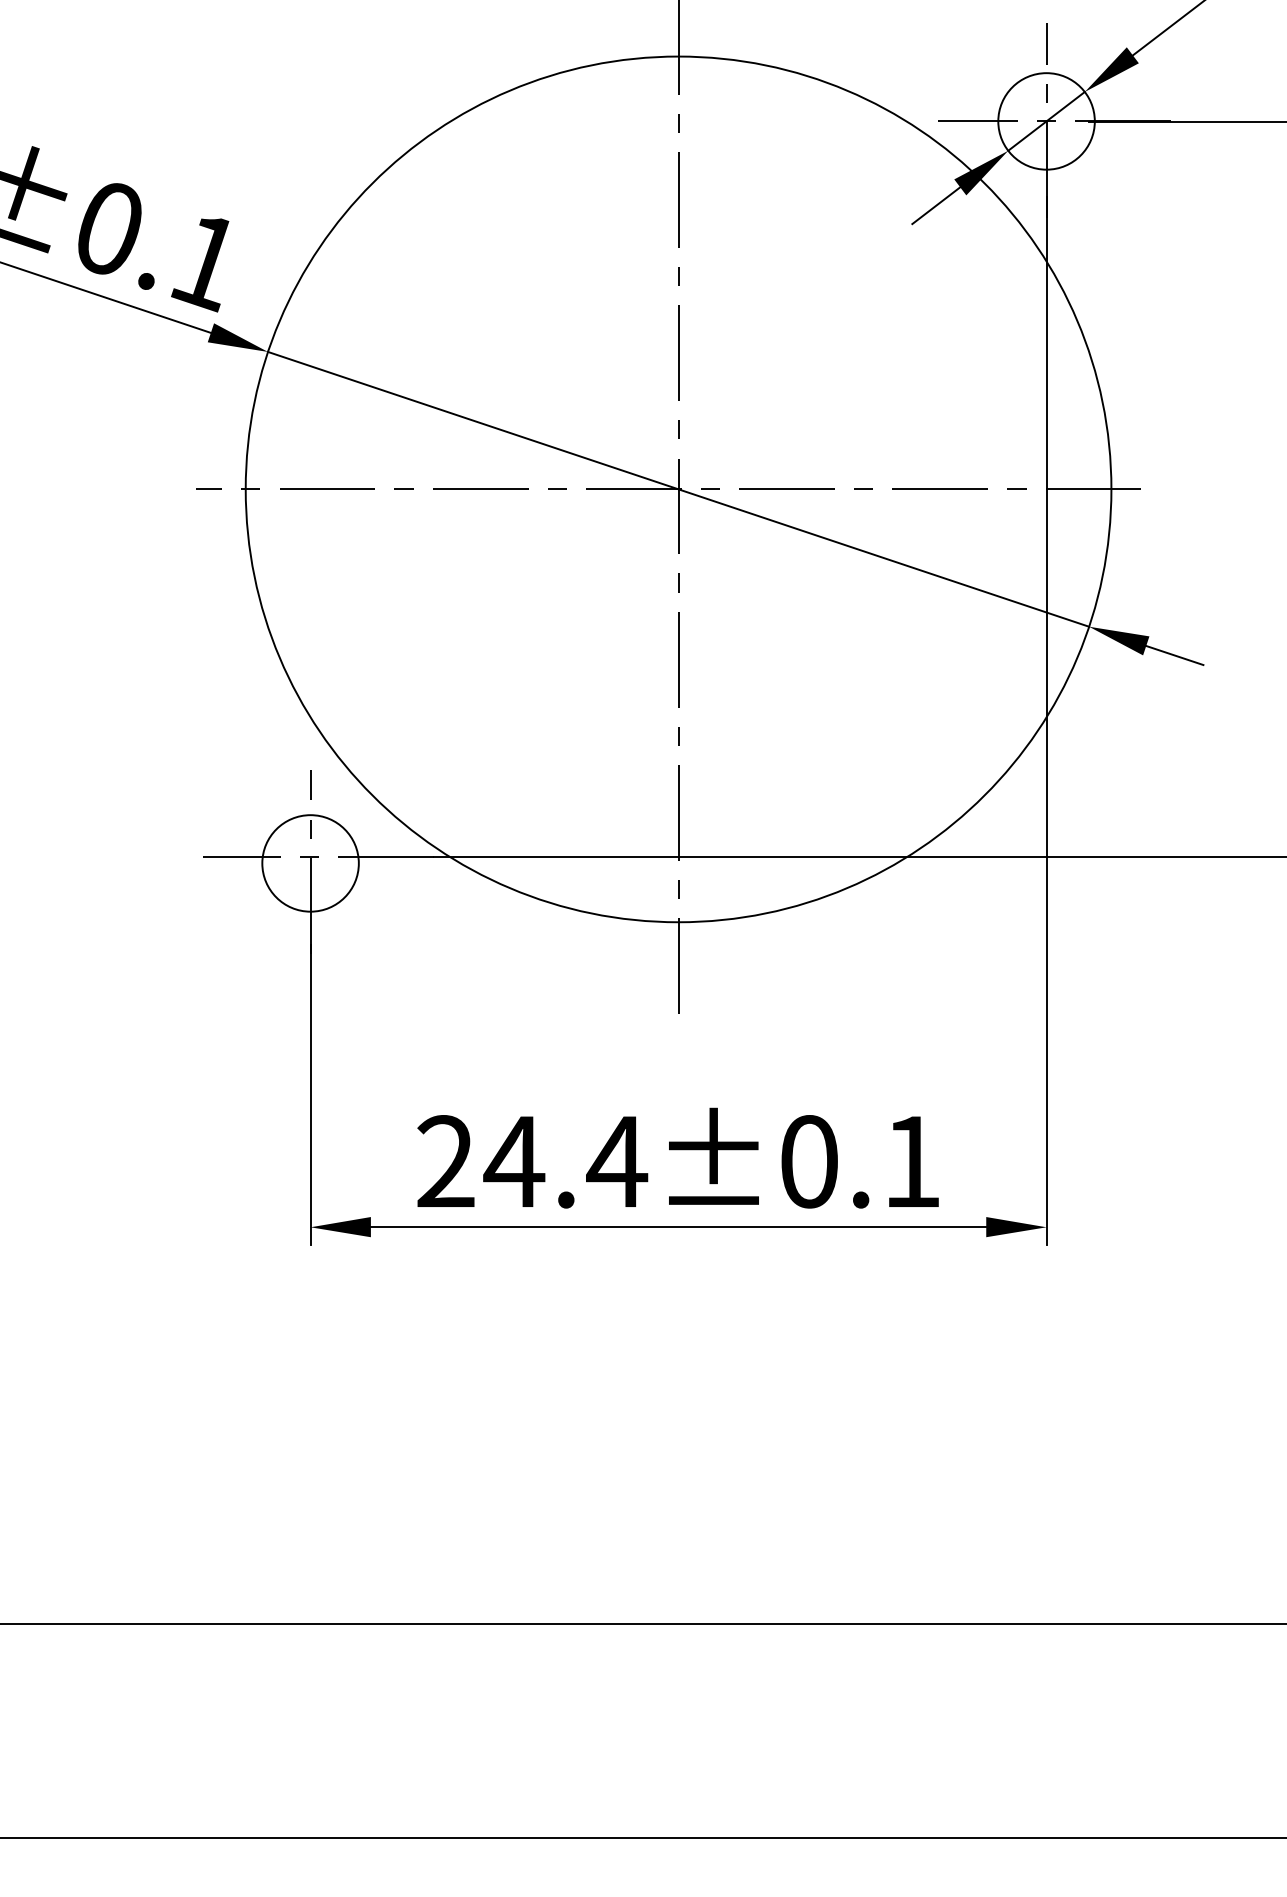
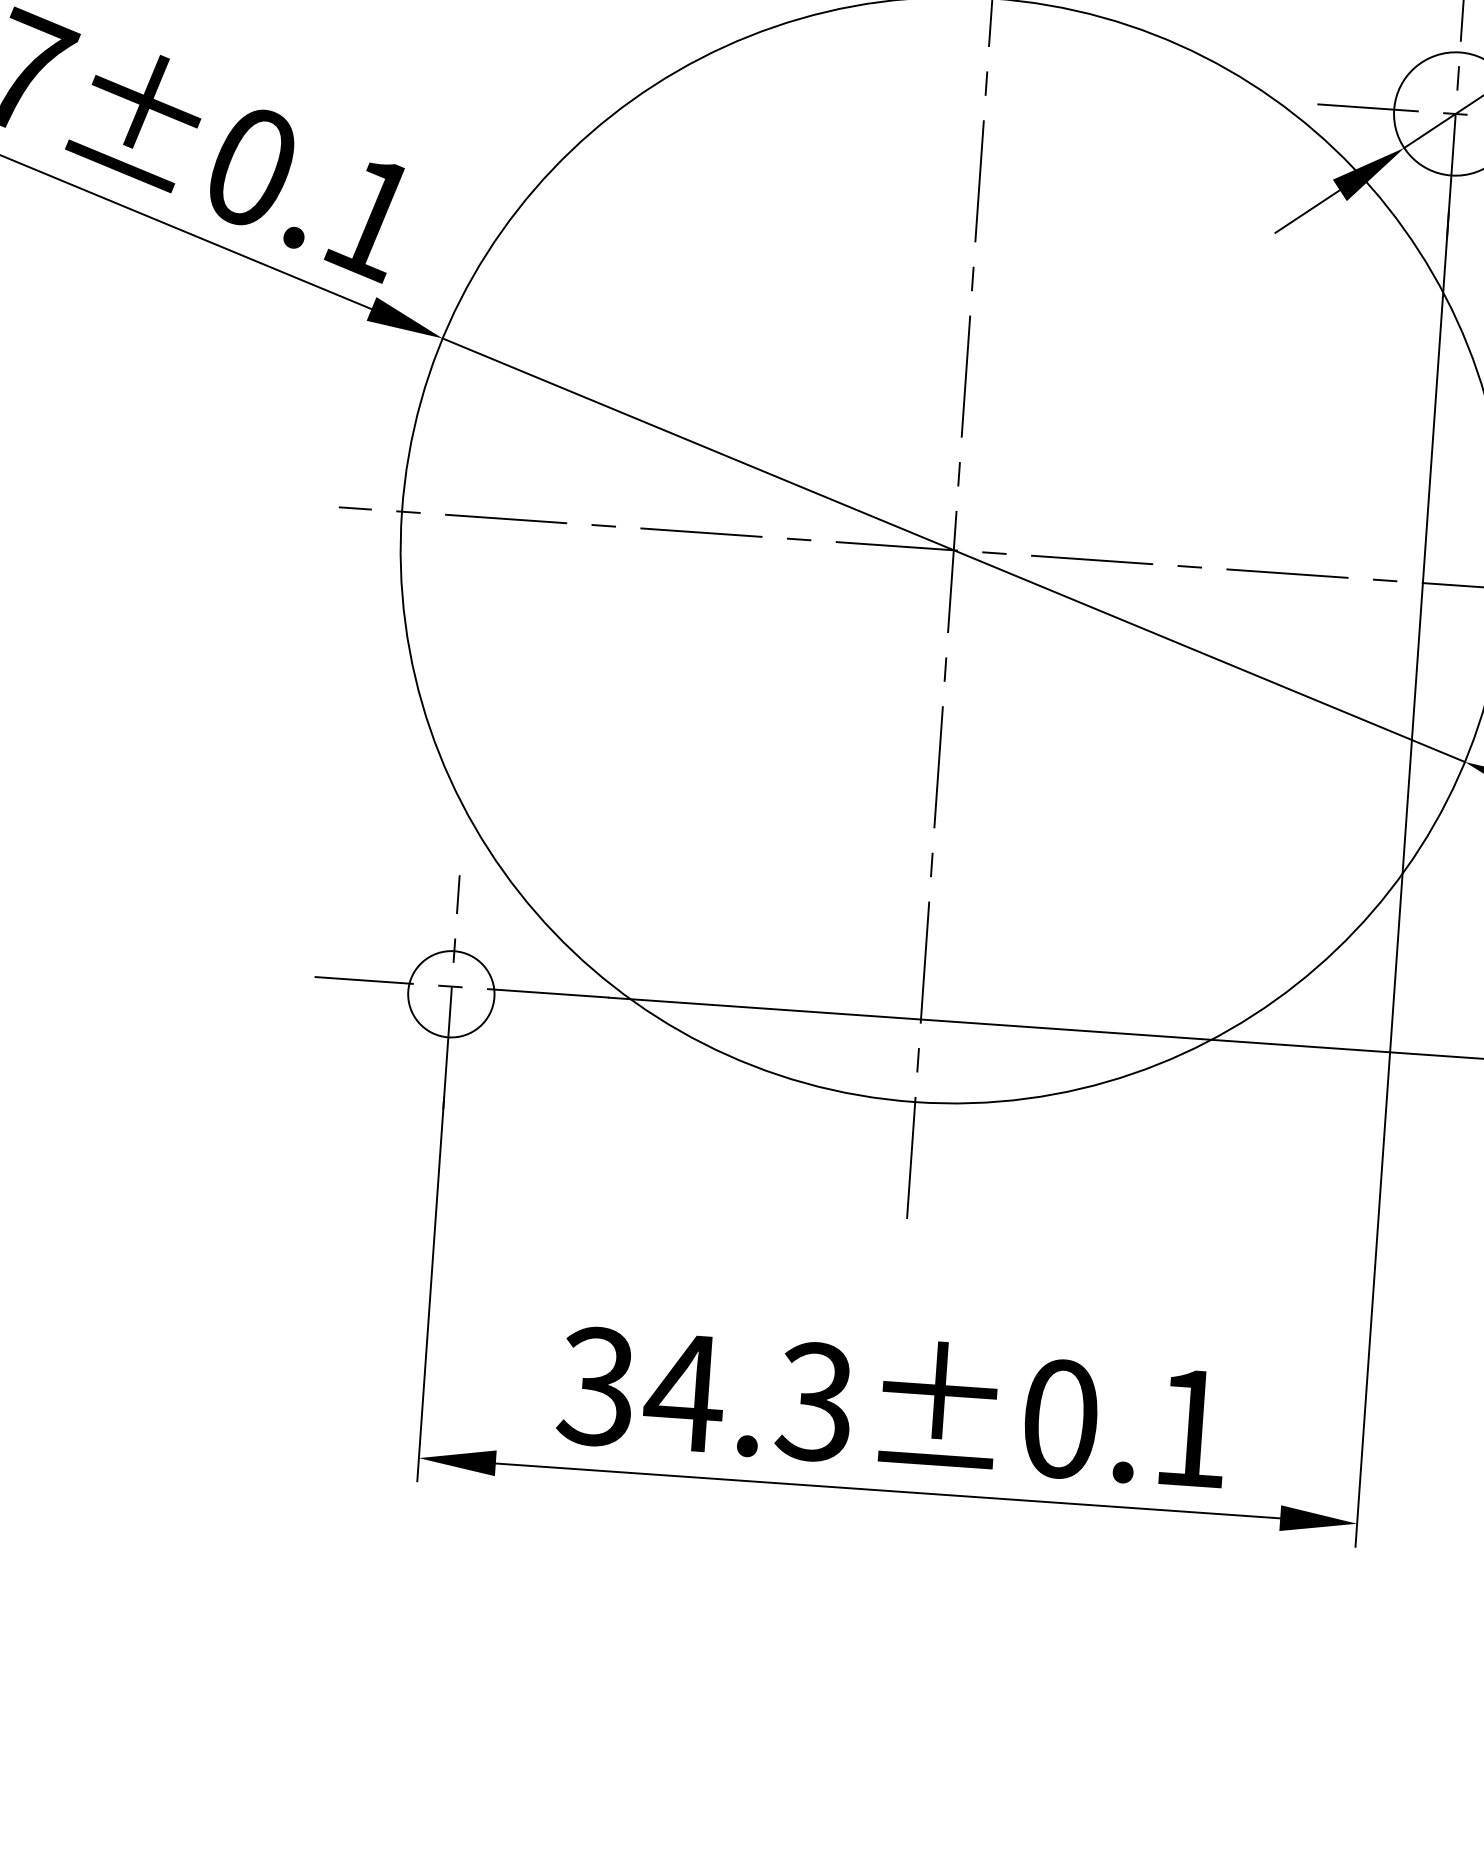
circle: (310, 863) -> (451, 994), size x0.7
text: (532, 1161) -> (707, 1394), 24.4±0.1 -> 34.3±0.1

